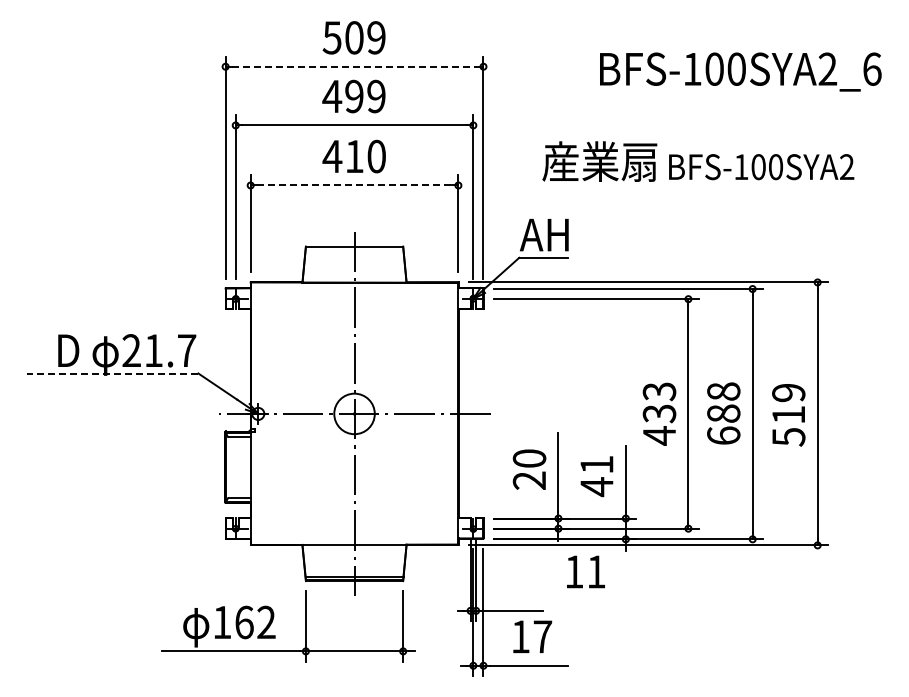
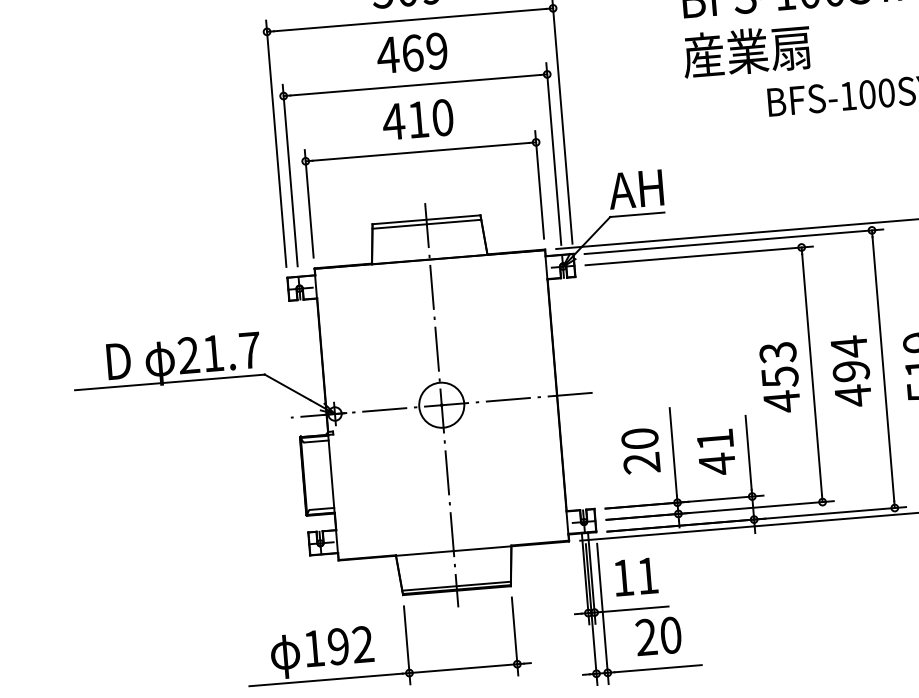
line: (354, 66) -> (410, 19), dashed -> solid
text: (354, 96) -> (412, 53), 499 -> 469
text: (599, 161) -> (746, 51), moved
line: (354, 185) -> (420, 151), dashed -> solid
line: (354, 250) -> (426, 223), added
line: (112, 373) -> (169, 382), dashed -> solid
text: (658, 413) -> (778, 377), 433 -> 453
text: (723, 413) -> (850, 371), 688 -> 494
text: (585, 571) -> (635, 576), moved
text: (244, 622) -> (338, 646), 162 -> 192
text: (531, 636) -> (658, 635), 17 -> 20

